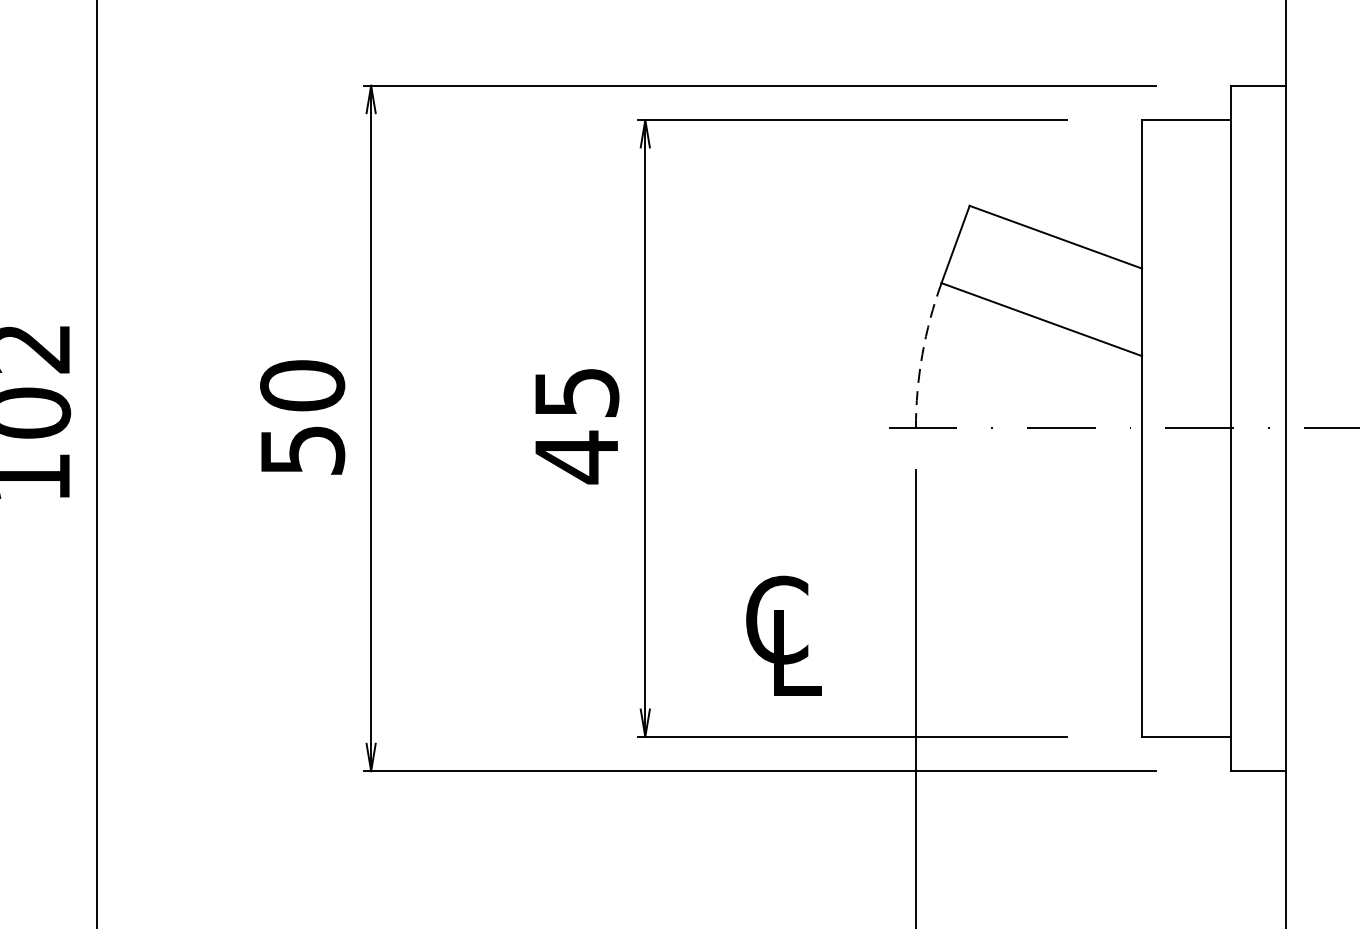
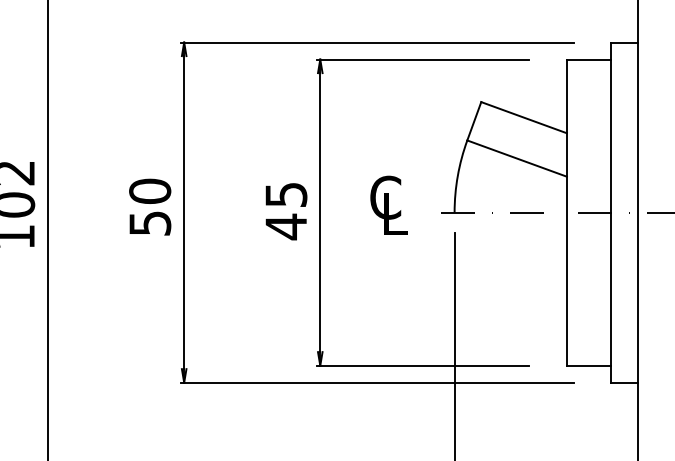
arc: (921, 353) -> (457, 175), dashed -> solid
text: (782, 633) -> (388, 204), moved

